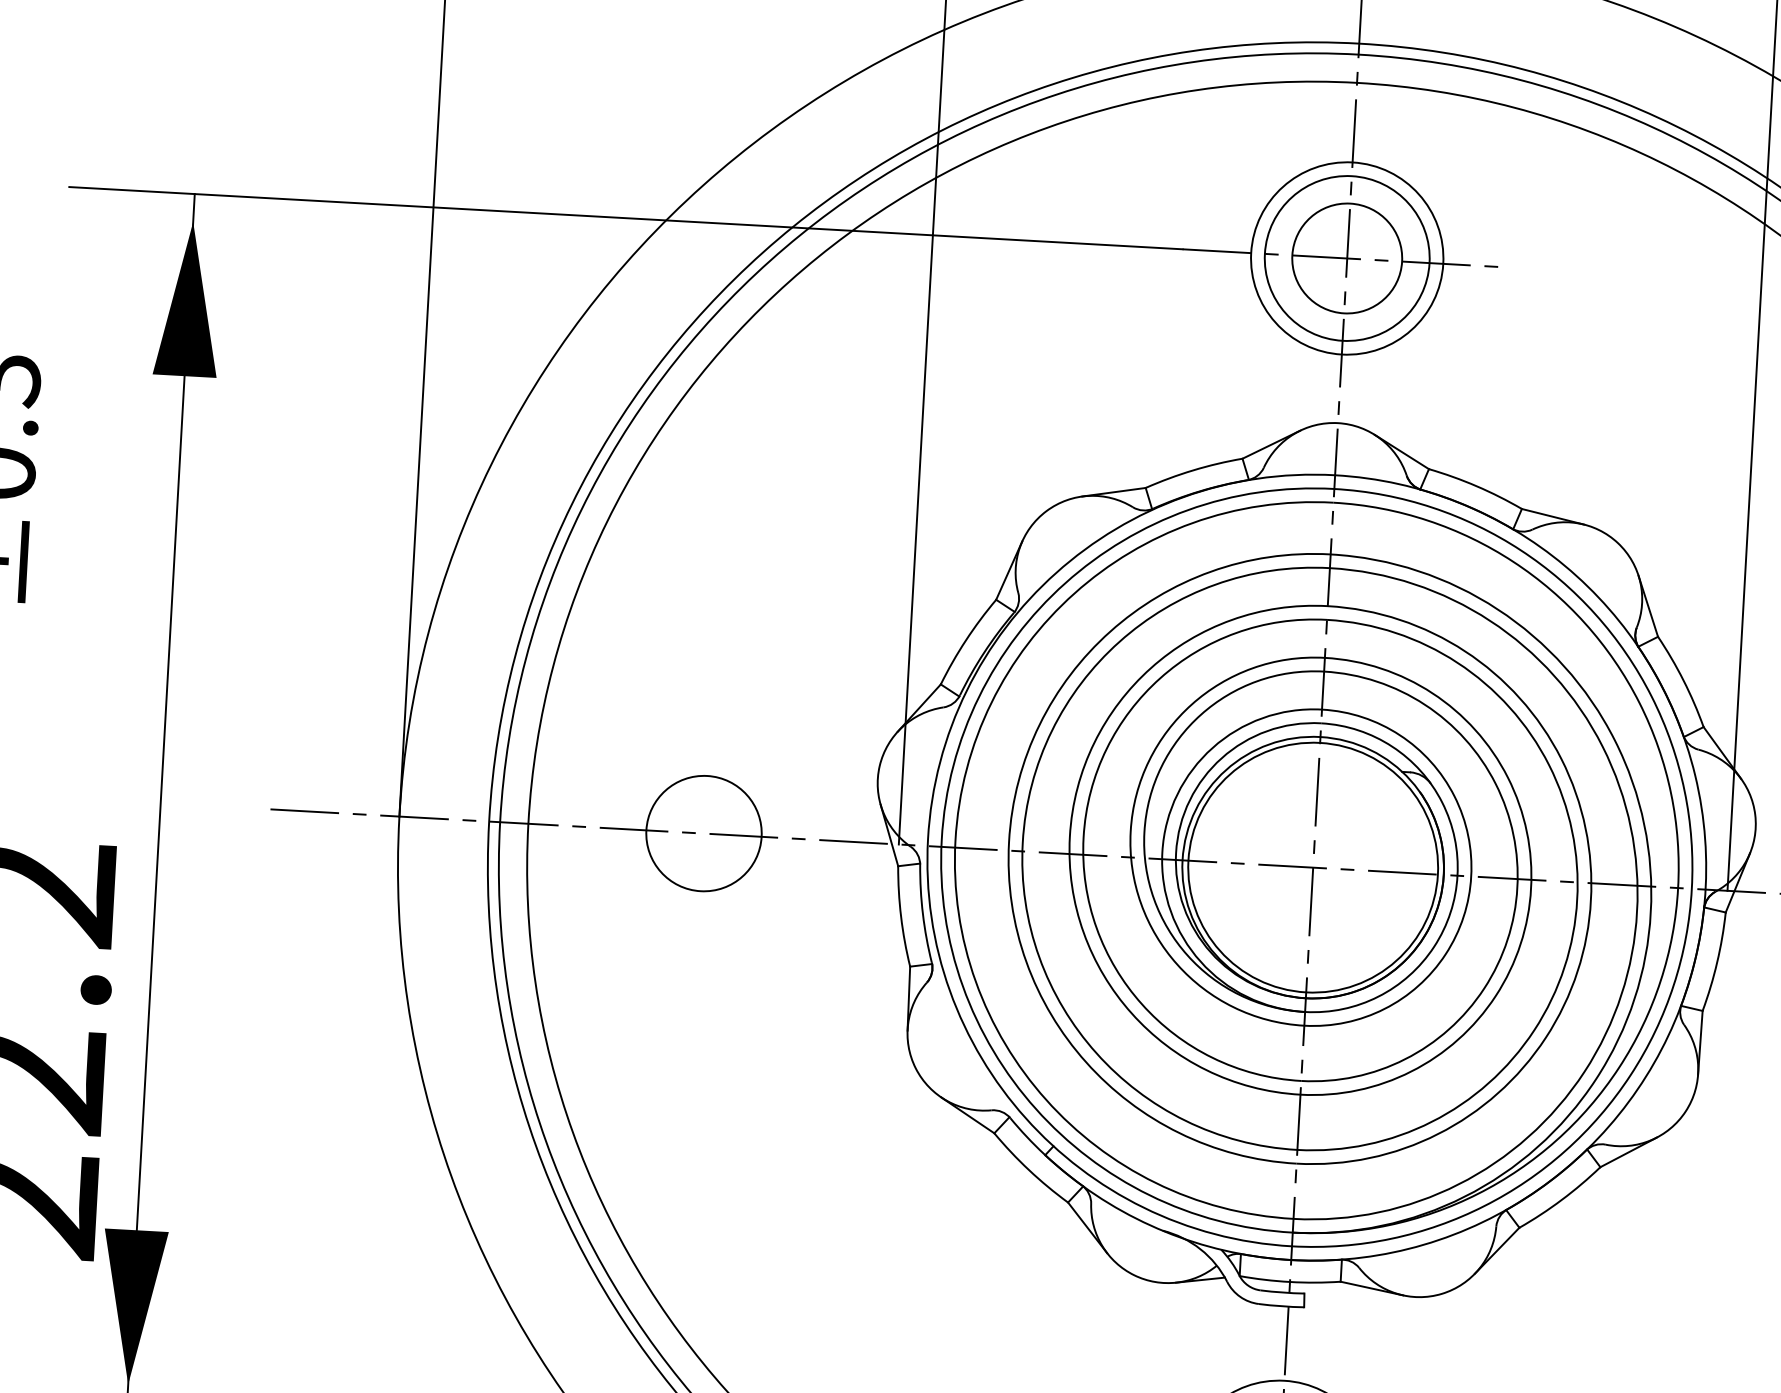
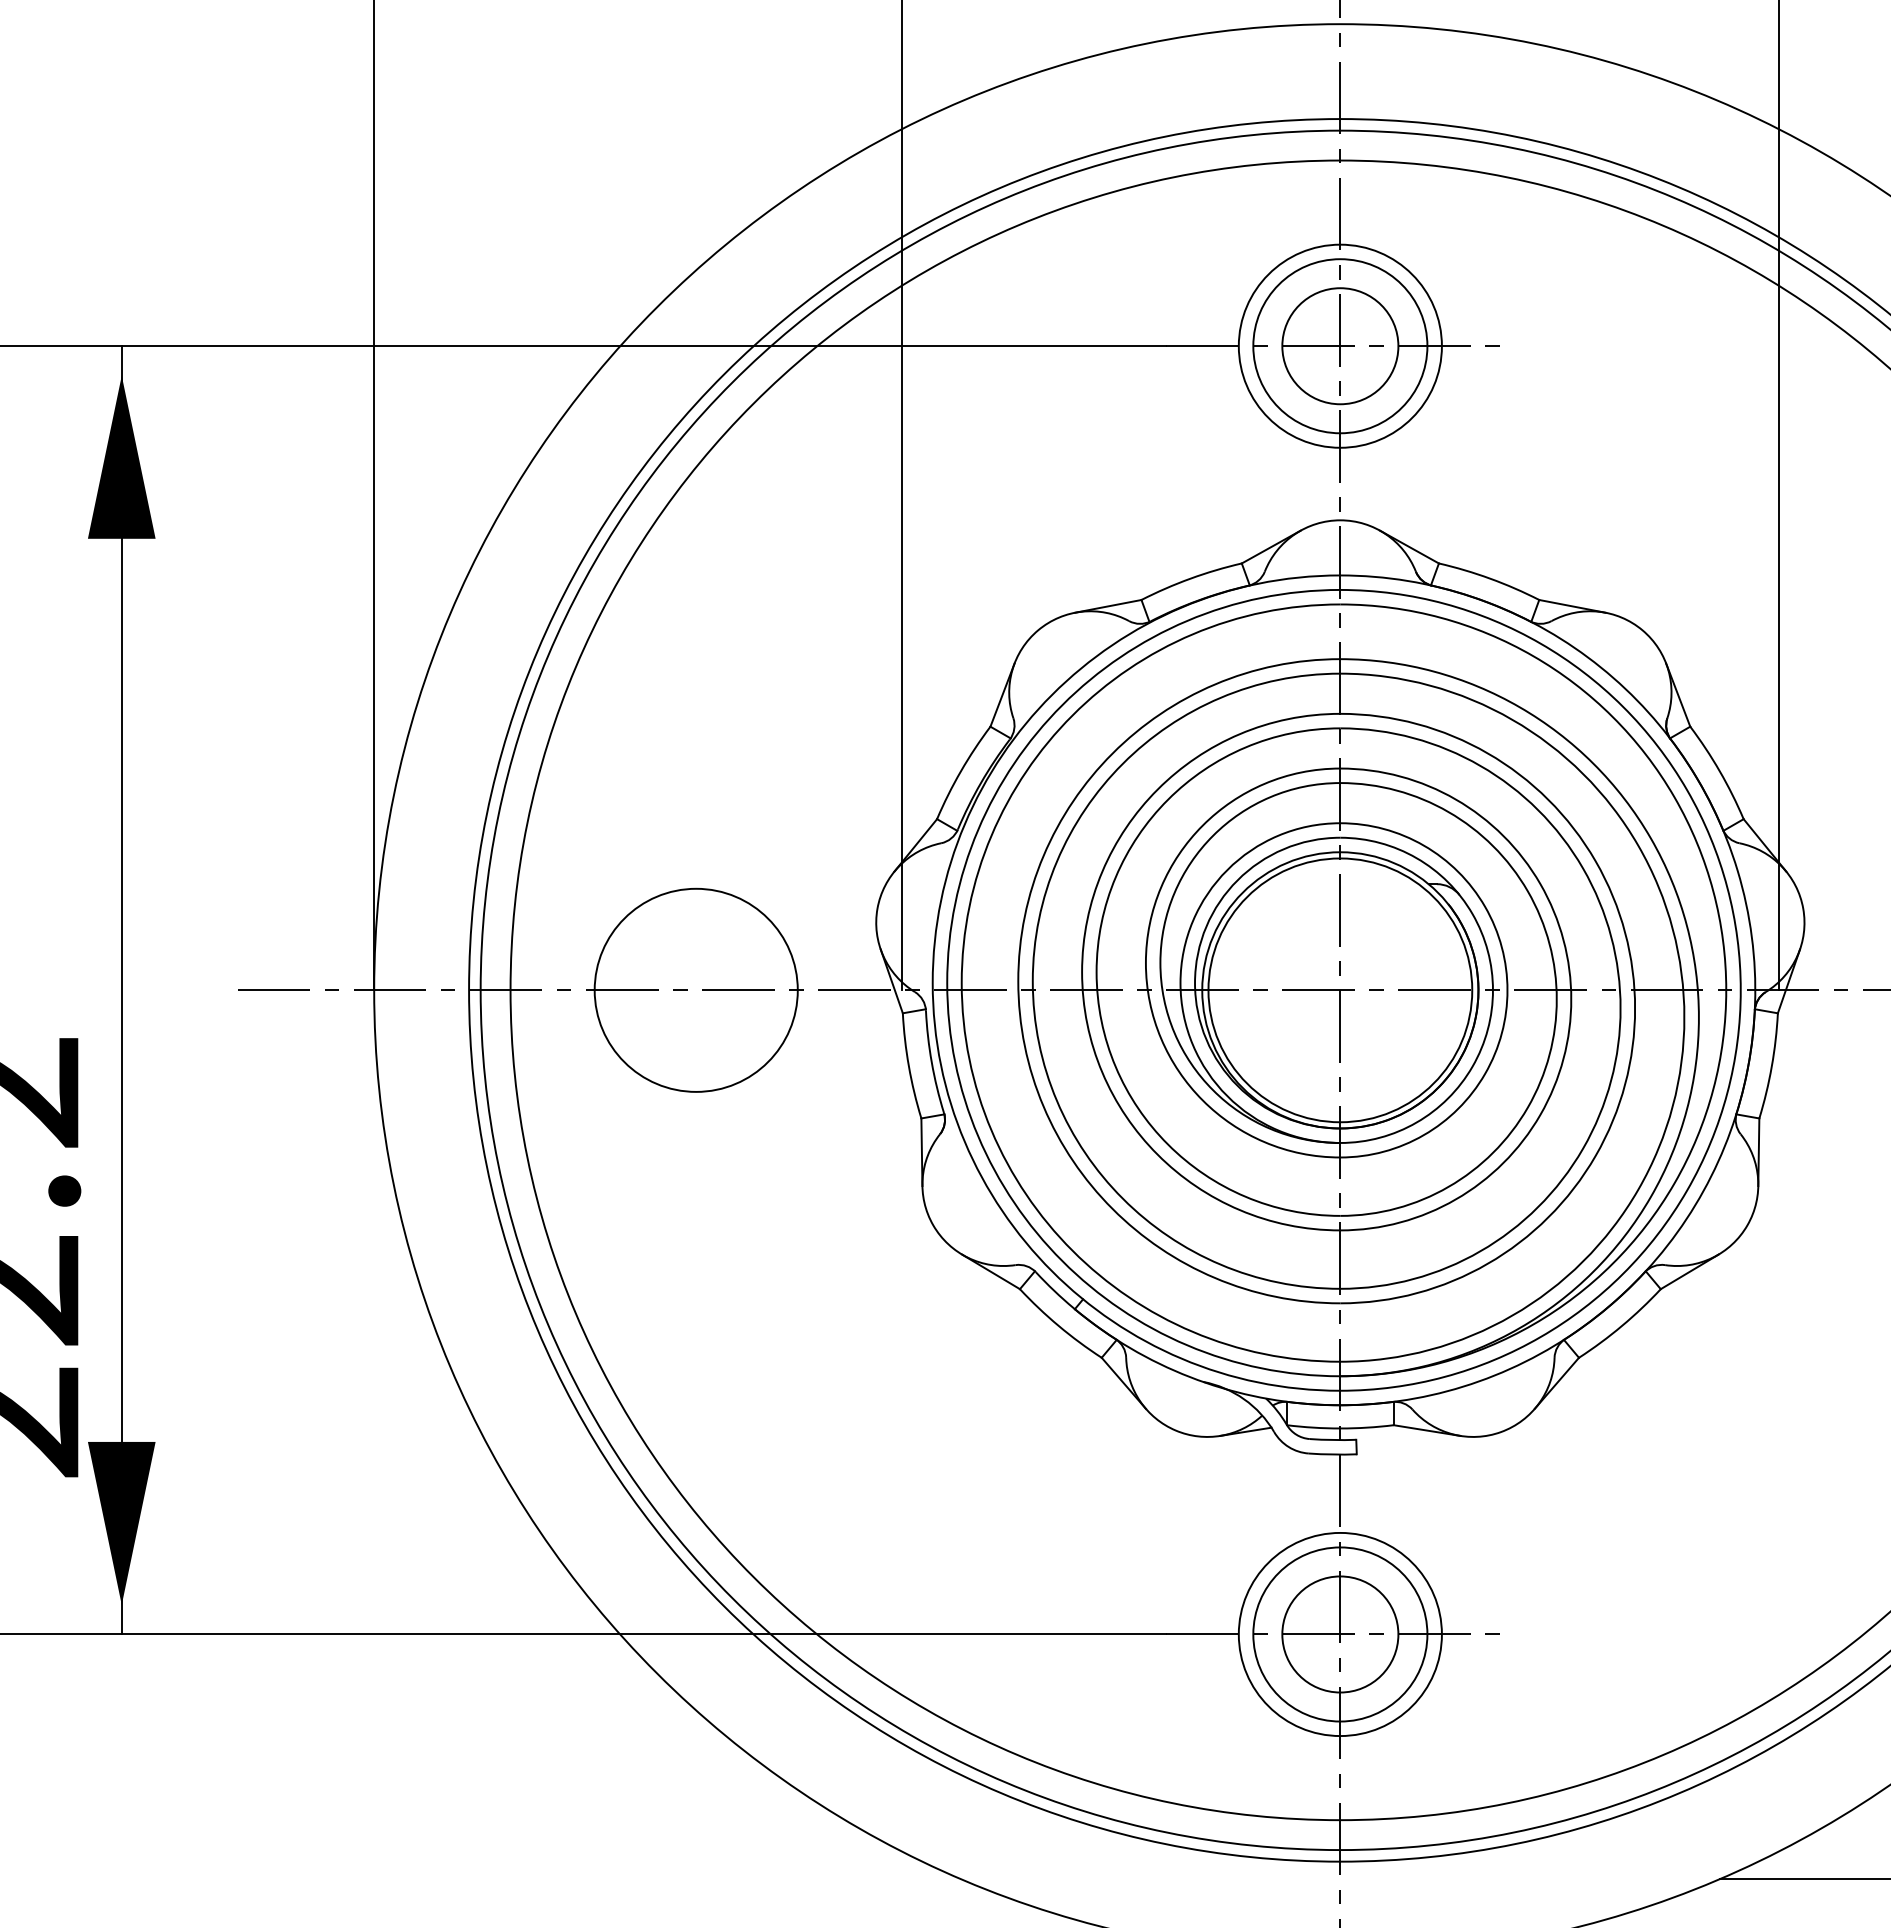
circle: (703, 832) -> (695, 989), size x1.67

